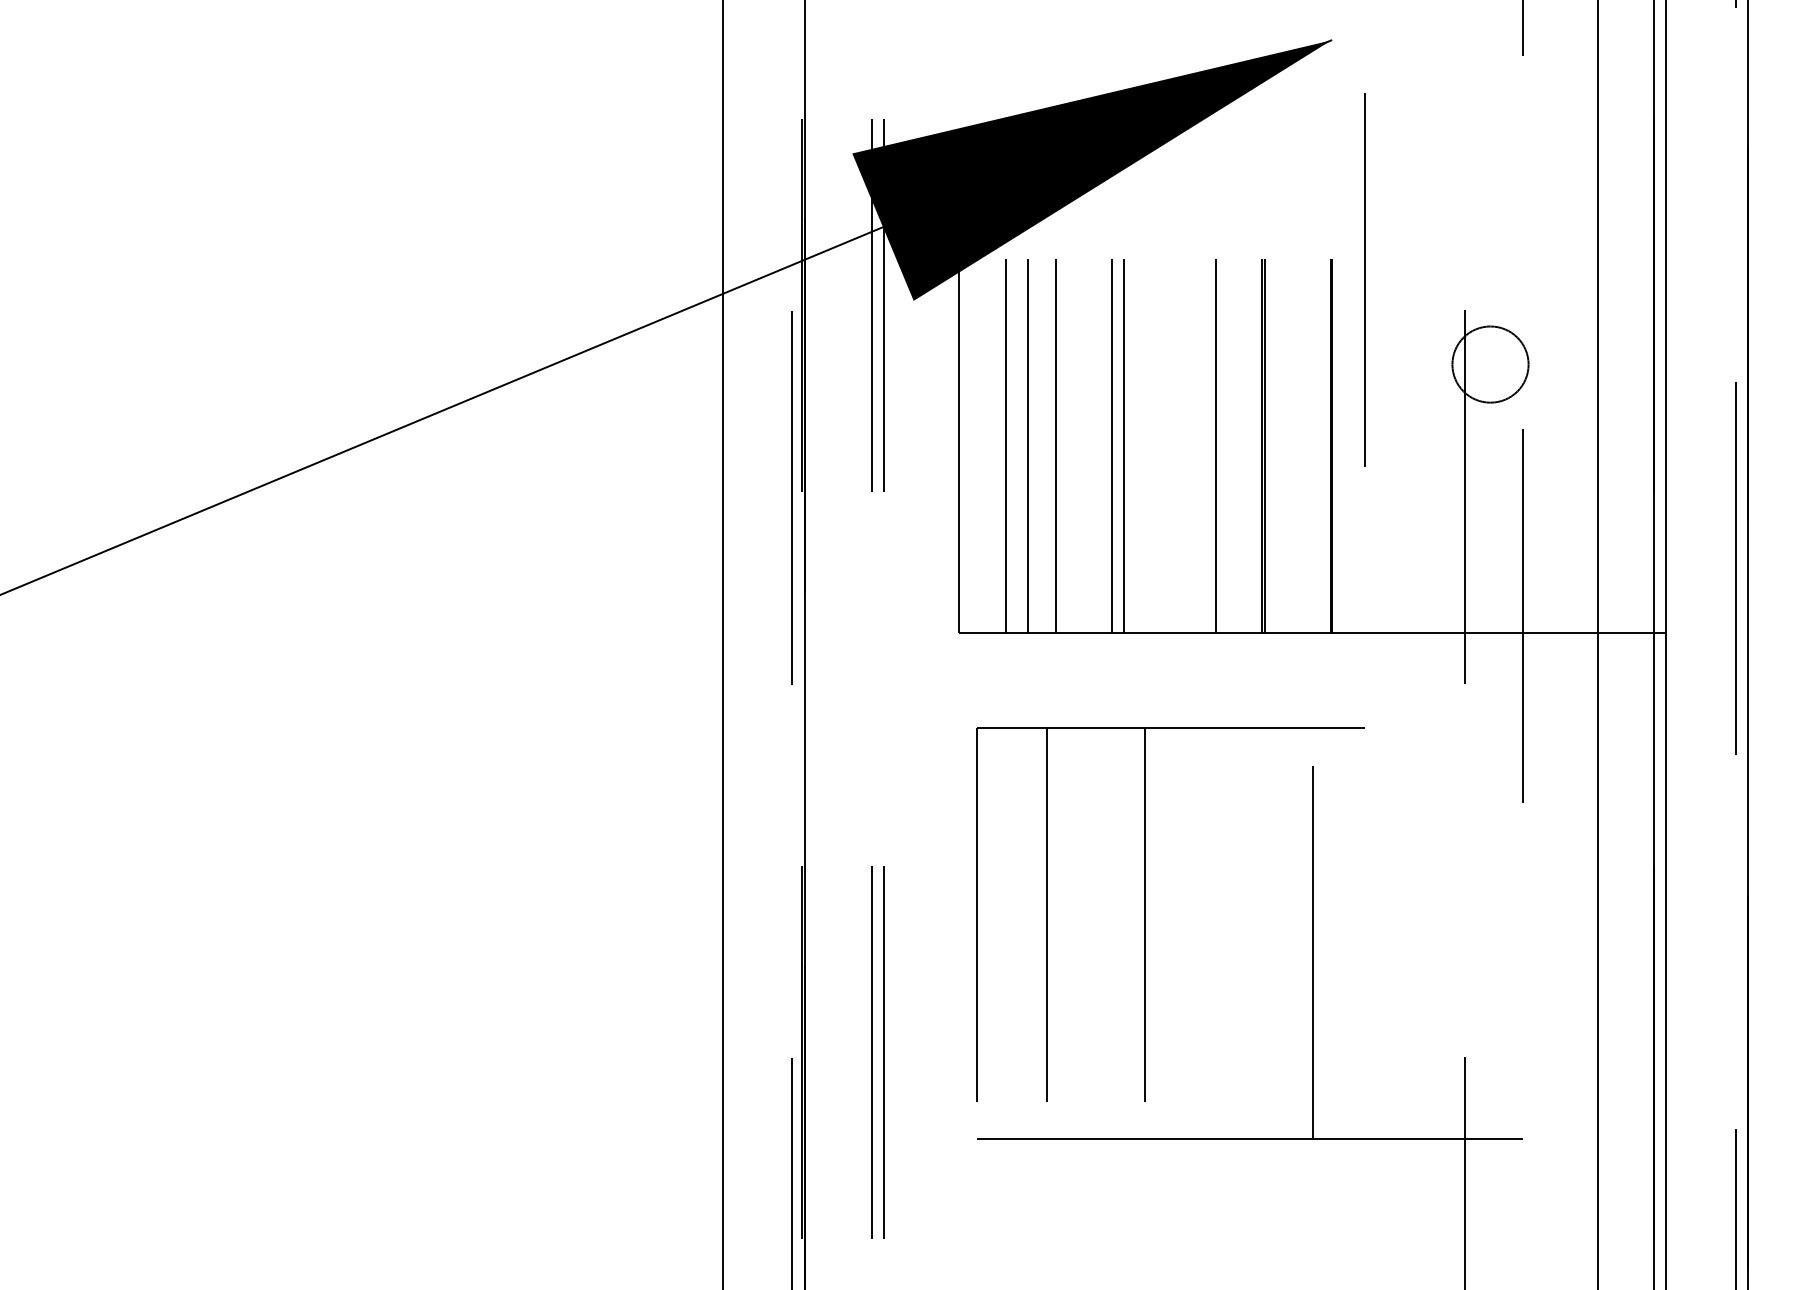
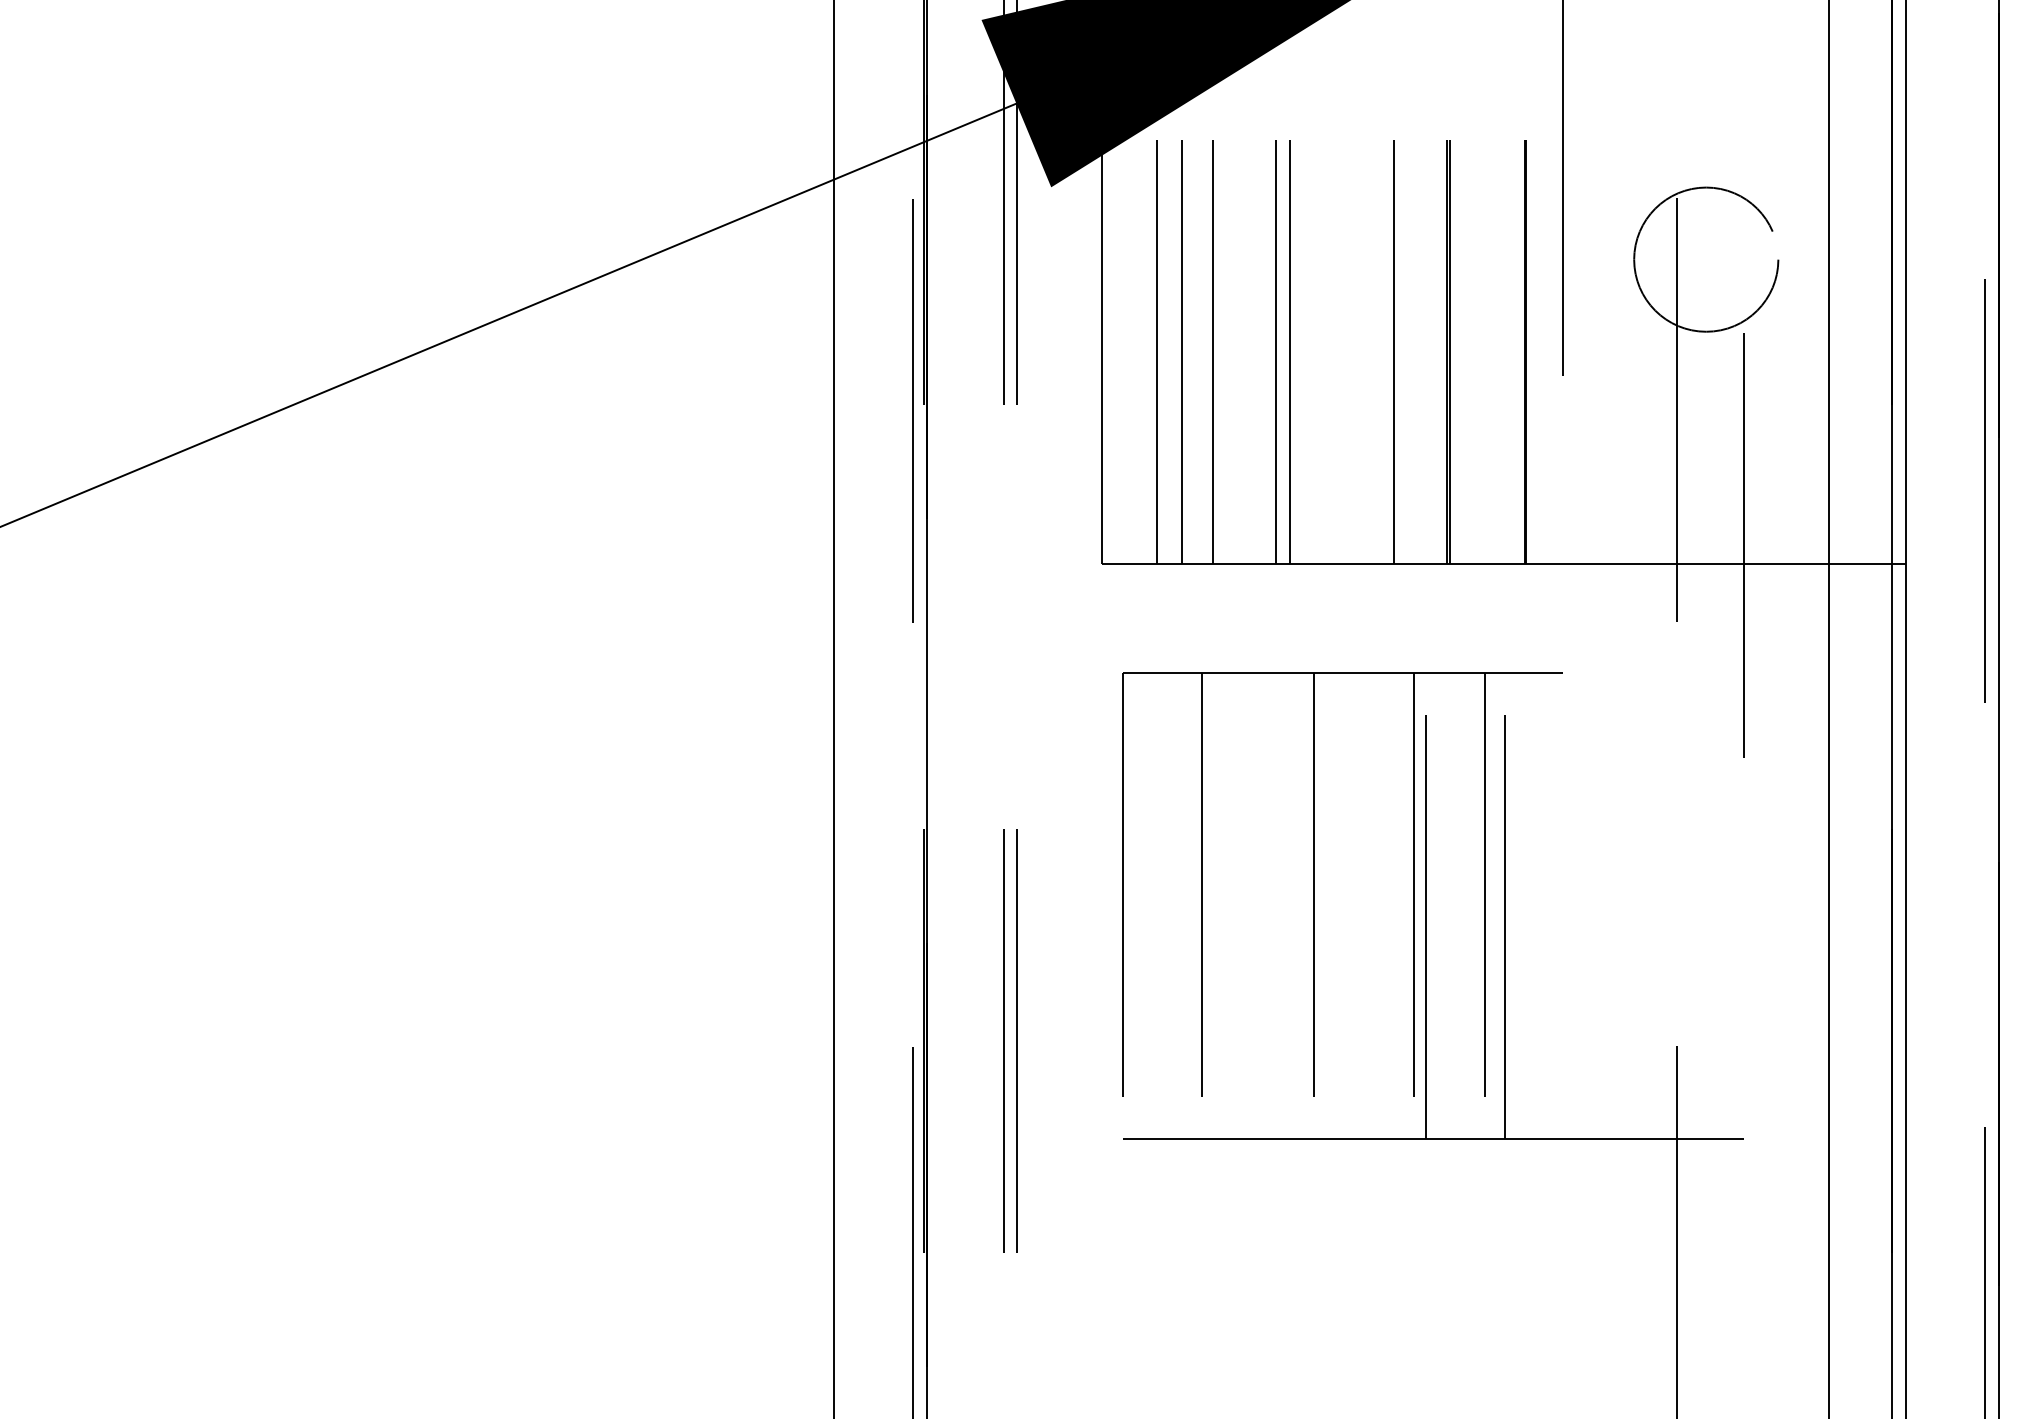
circle: (1490, 364) -> (1706, 259), size x1.67
line: (1233, 933) -> (1414, 905), added
line: (1243, 933) -> (1425, 905), added
line: (1295, 933) -> (1484, 905), added

